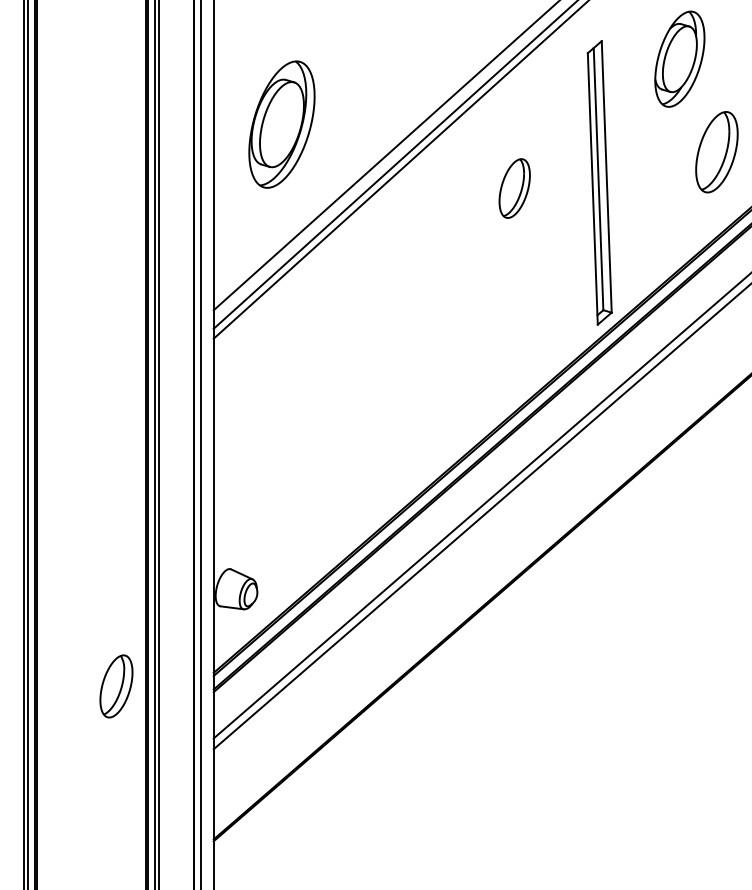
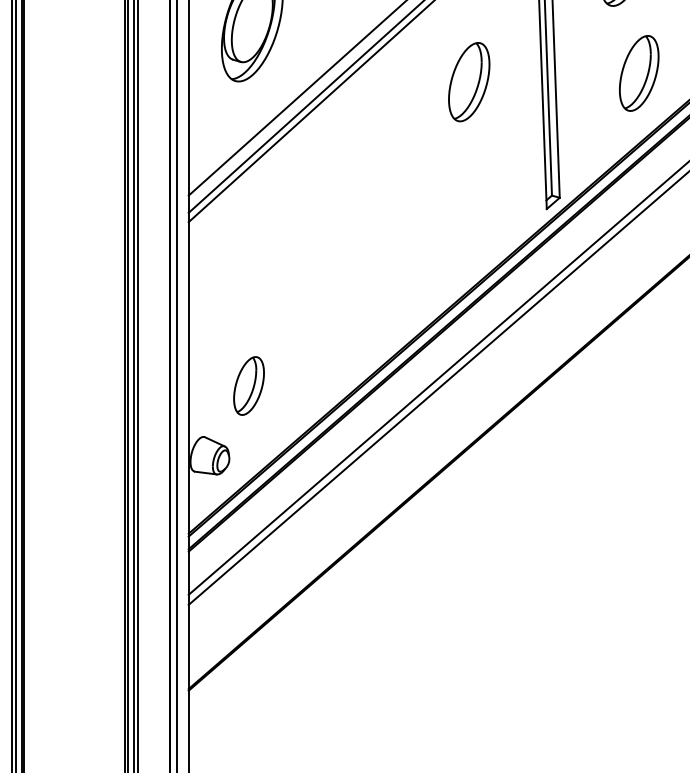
part: (716, 152) -> (638, 73), moved
part: (514, 188) -> (469, 82), size x1.43
part: (116, 686) -> (249, 386), moved

